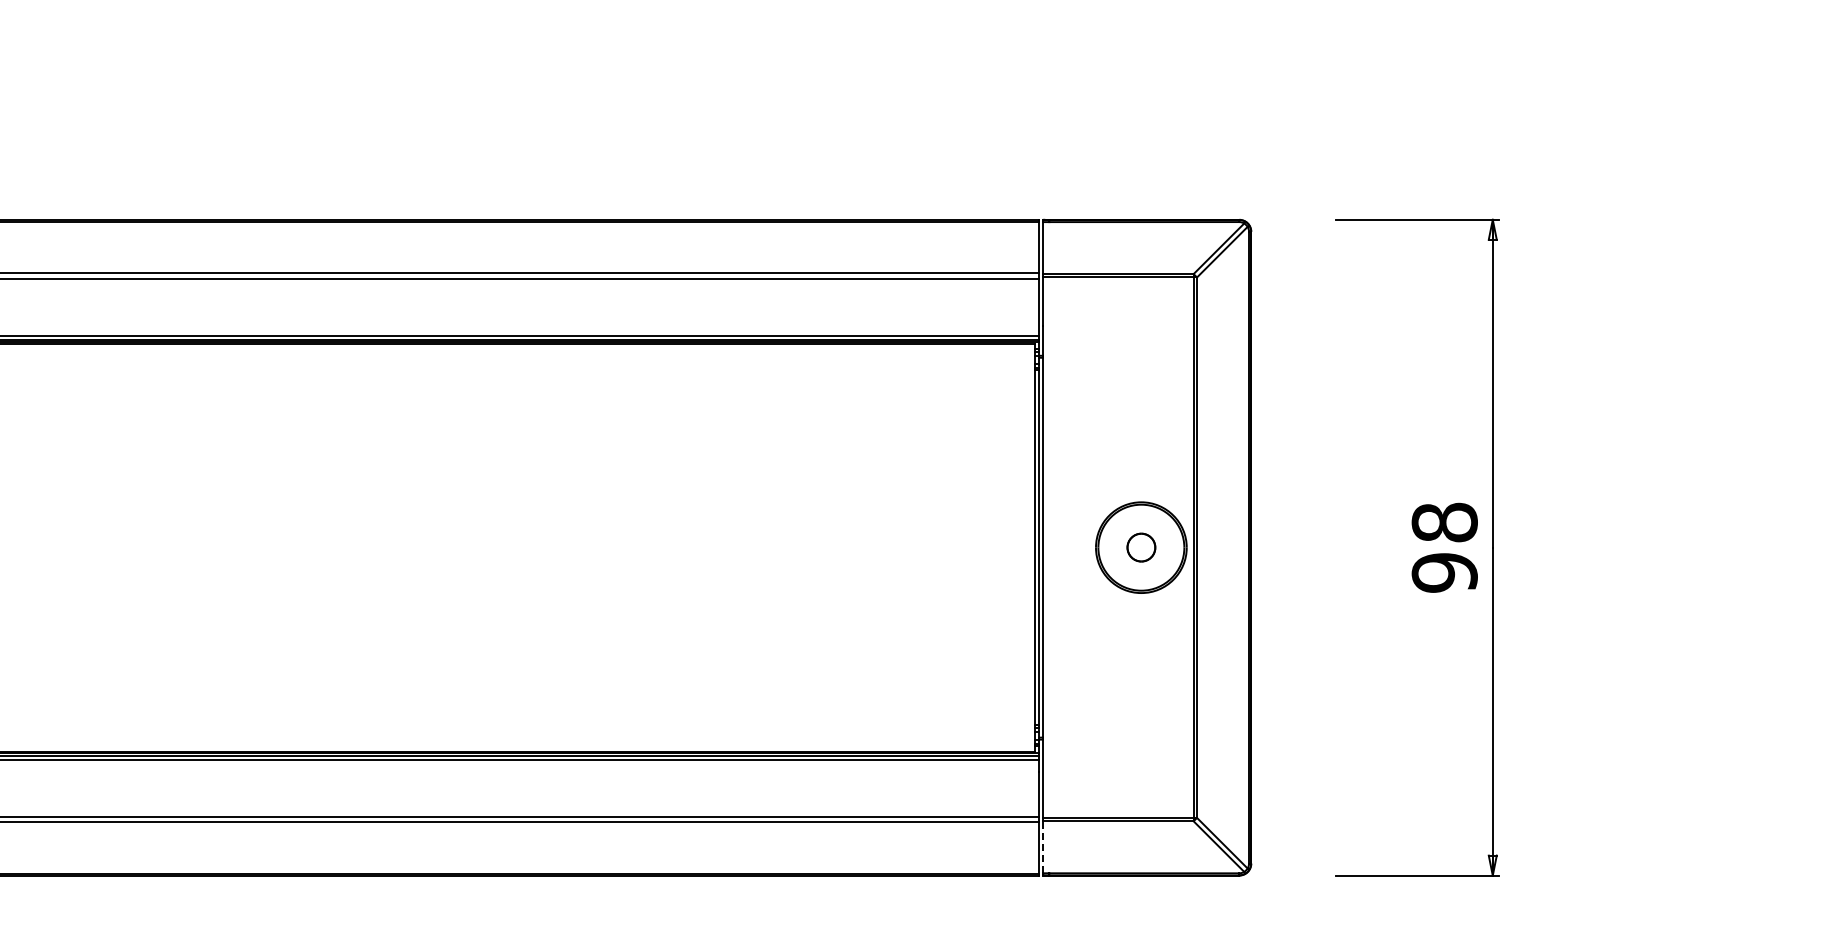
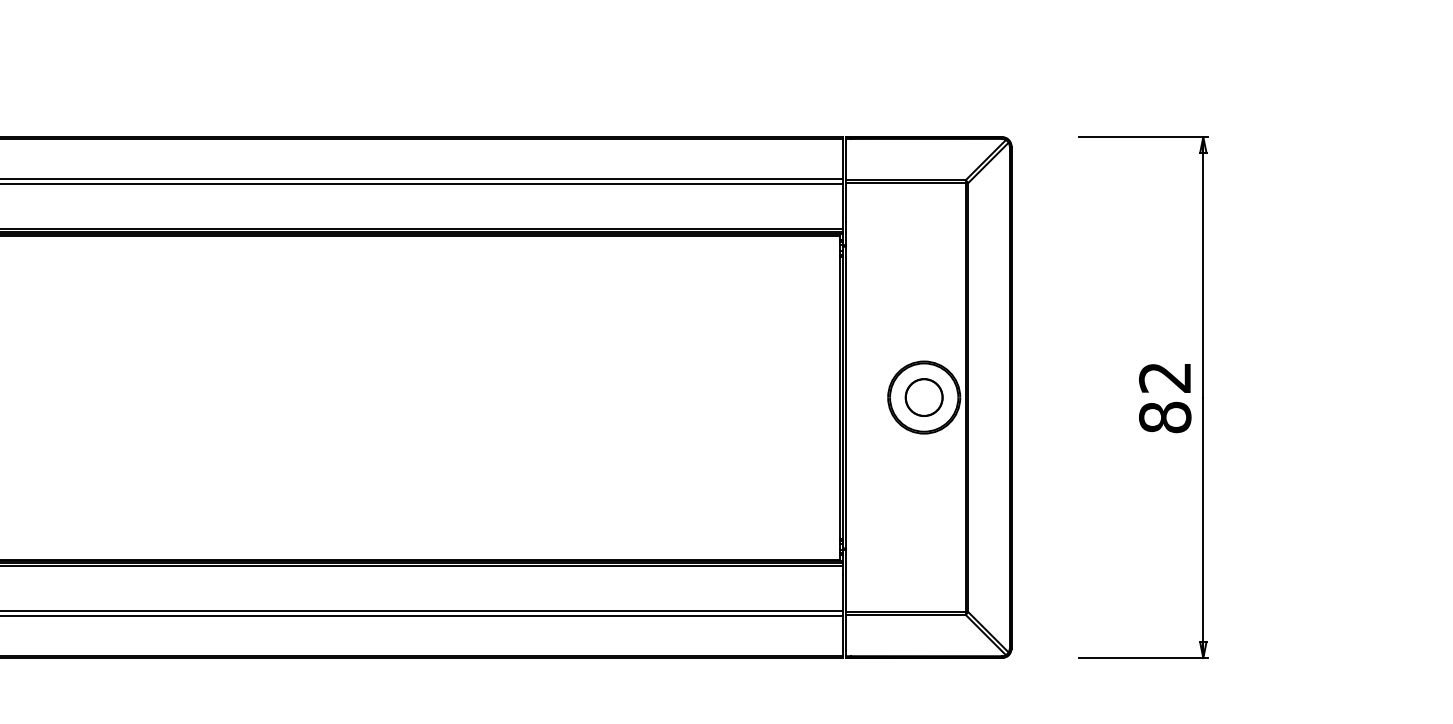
part: (1141, 547) -> (924, 397), size x1.67
text: (1444, 547) -> (1164, 397), 98 -> 82
line: (1043, 847) -> (846, 635), dashed -> solid

